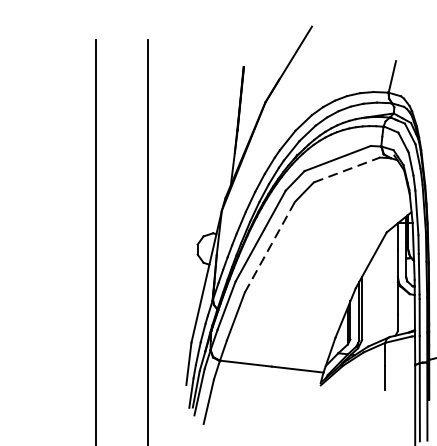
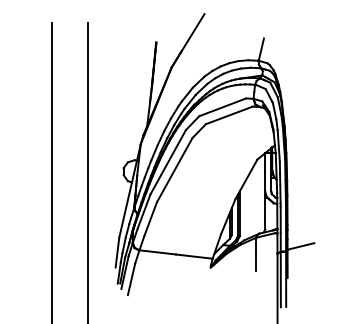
line: (347, 170) -> (229, 115), dashed -> solid
line: (269, 247) -> (174, 170), dashed -> solid

